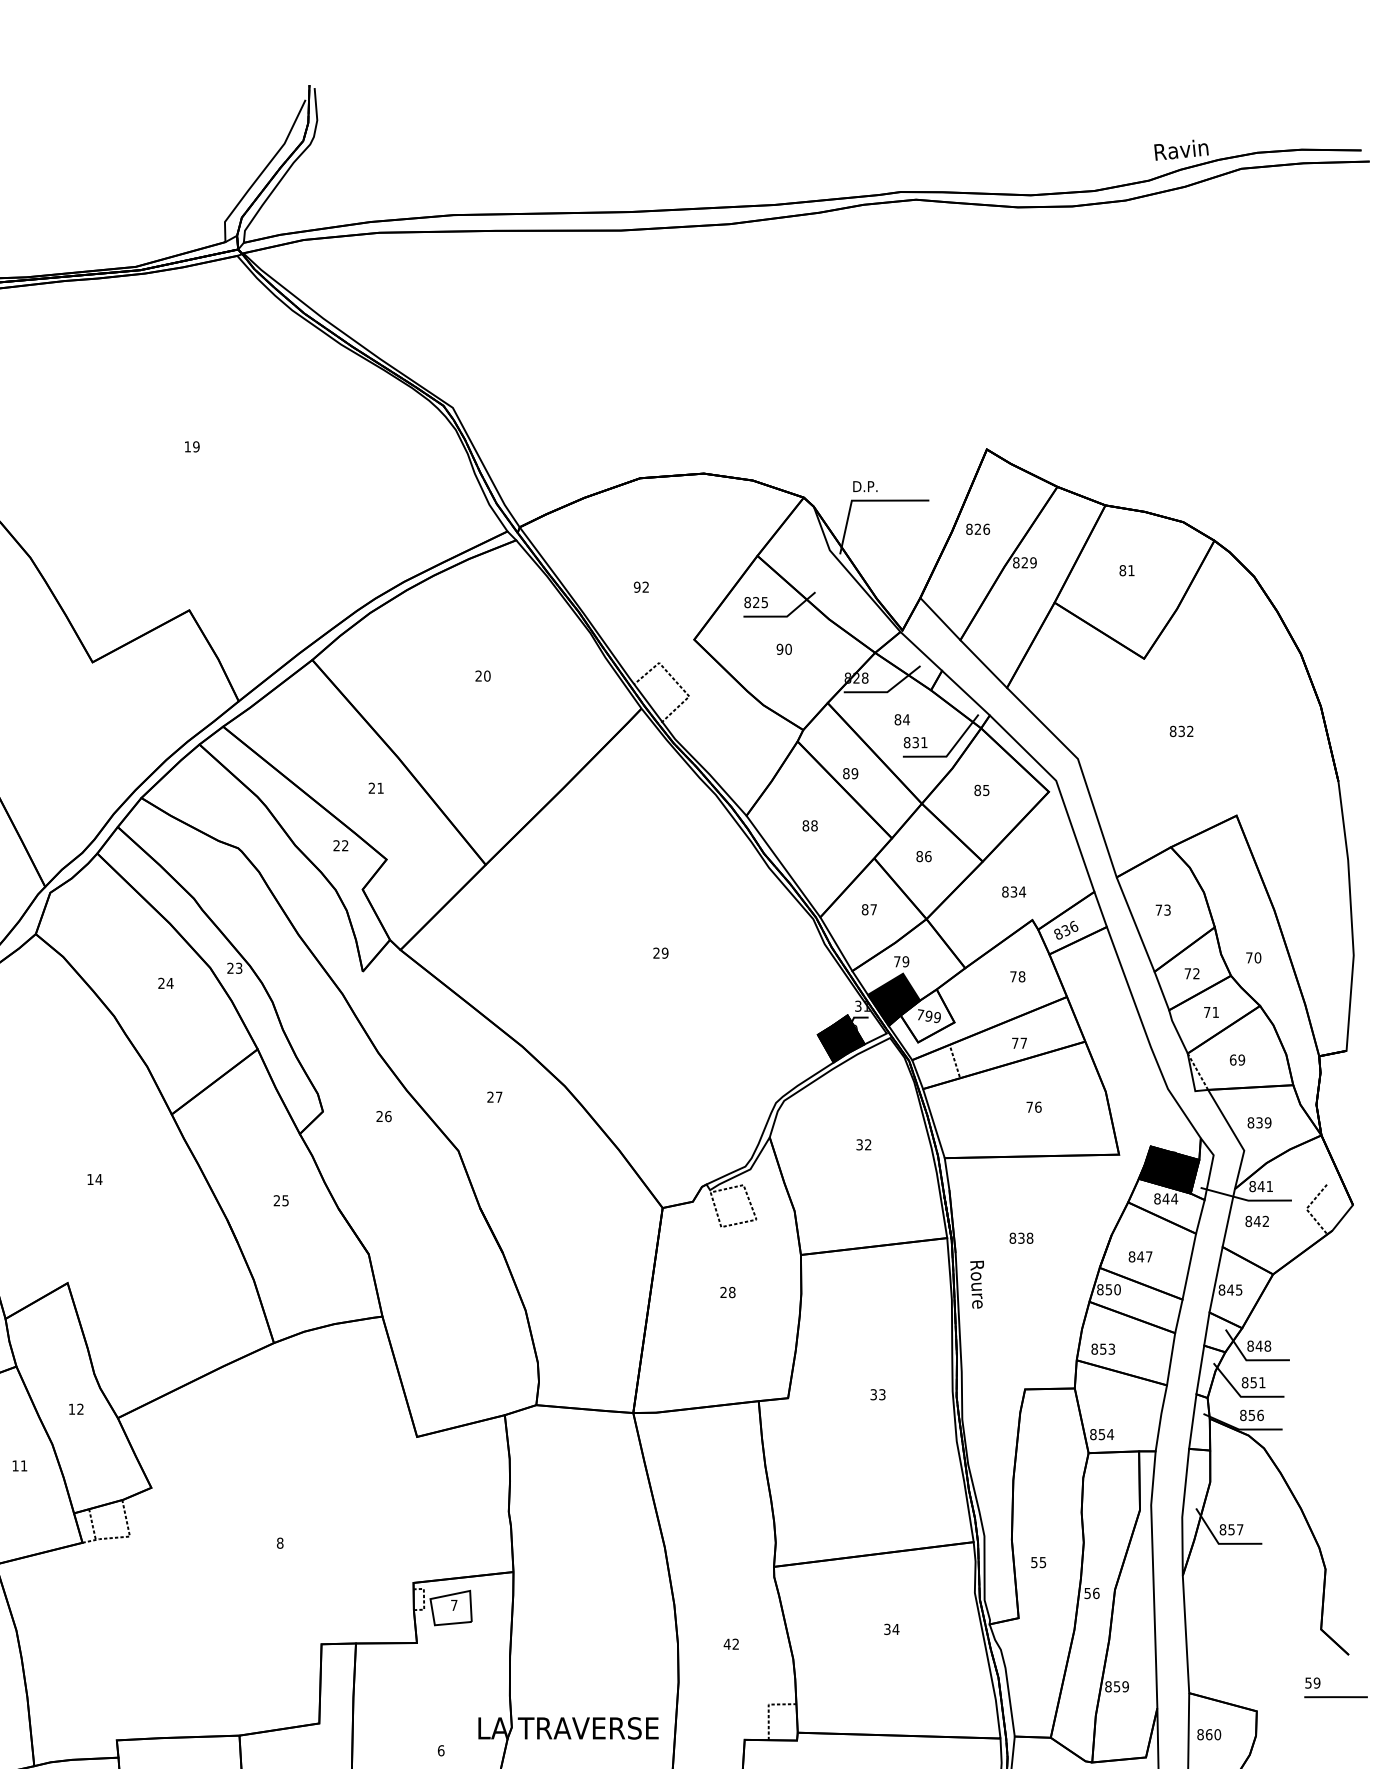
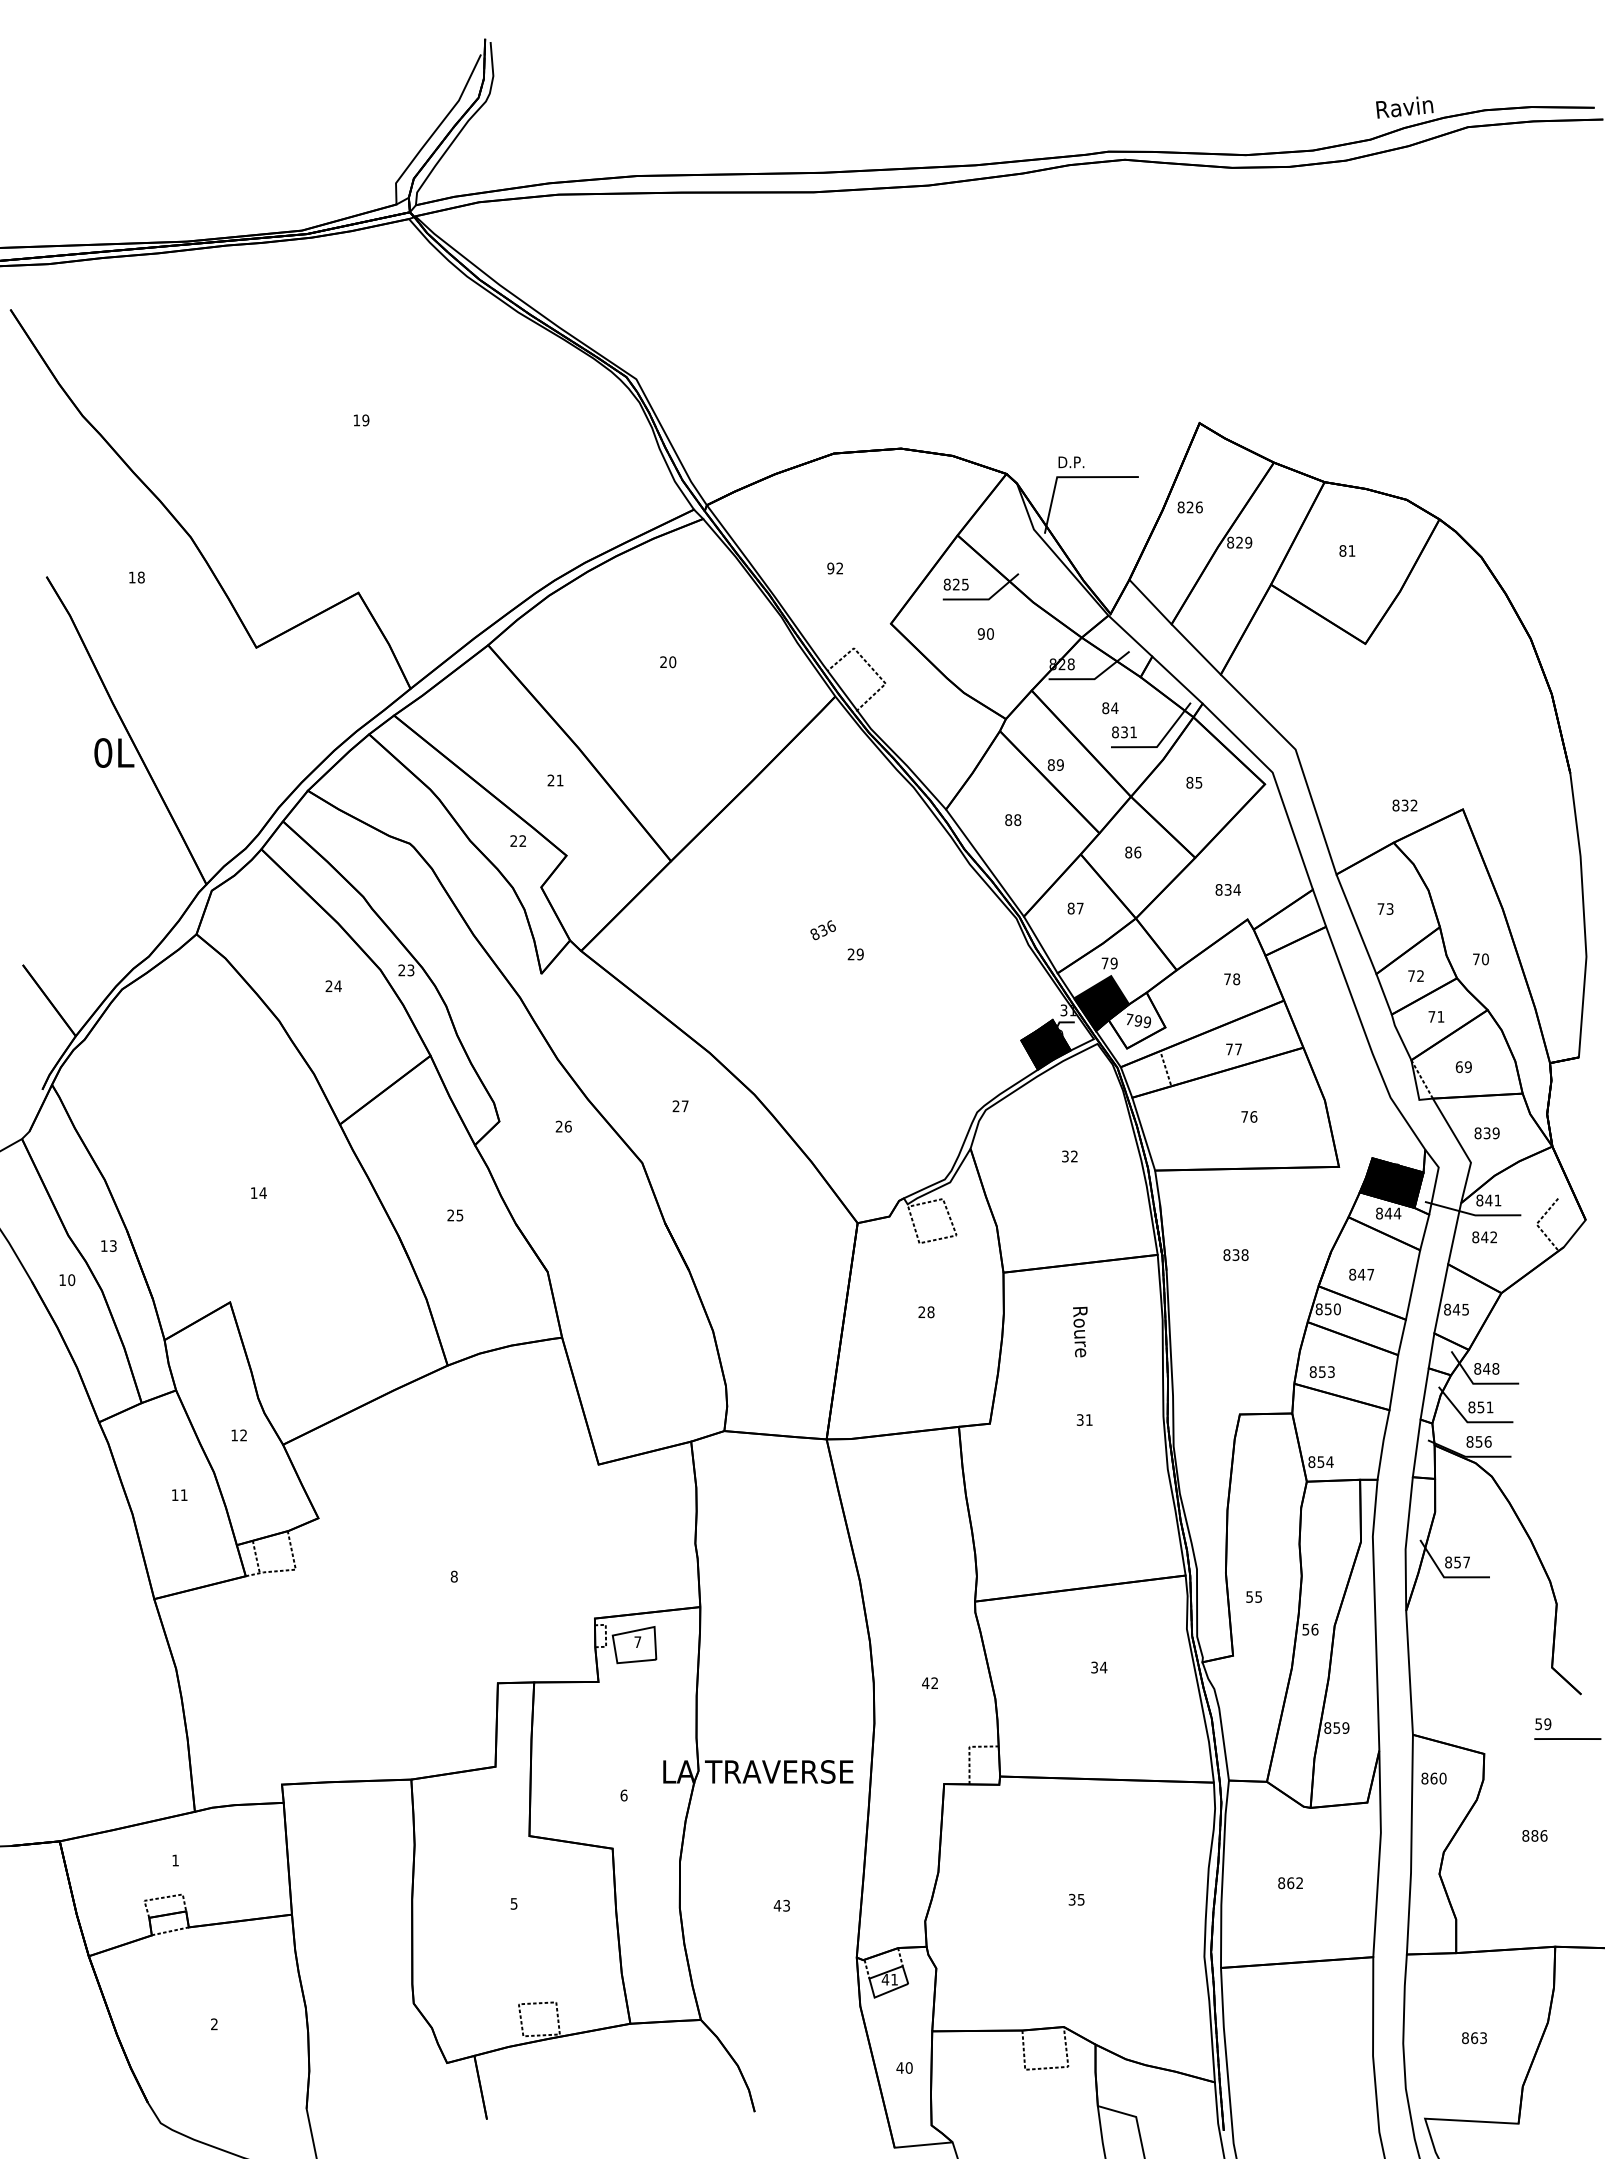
text: (1181, 731) -> (1404, 805), moved
text: (1065, 930) -> (822, 930), moved
text: (977, 1284) -> (1080, 1331), moved
text: (882, 1394) -> (1089, 1419), 33 -> 31

